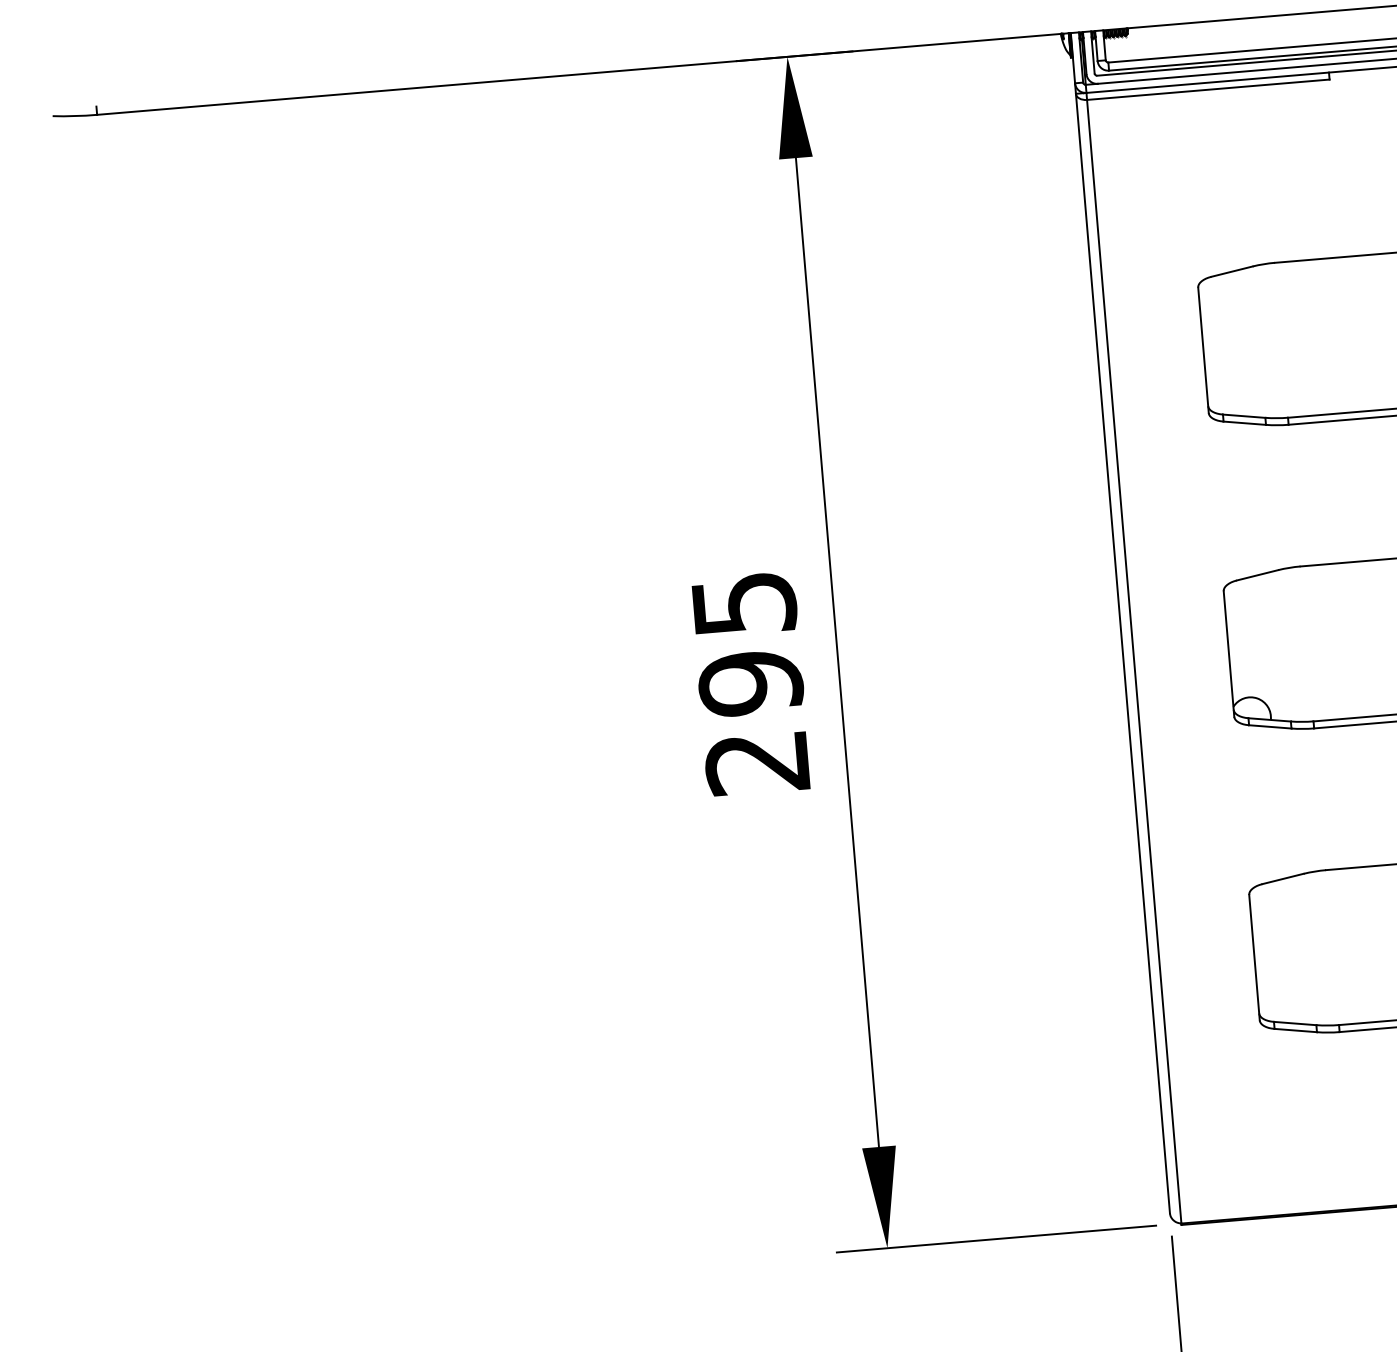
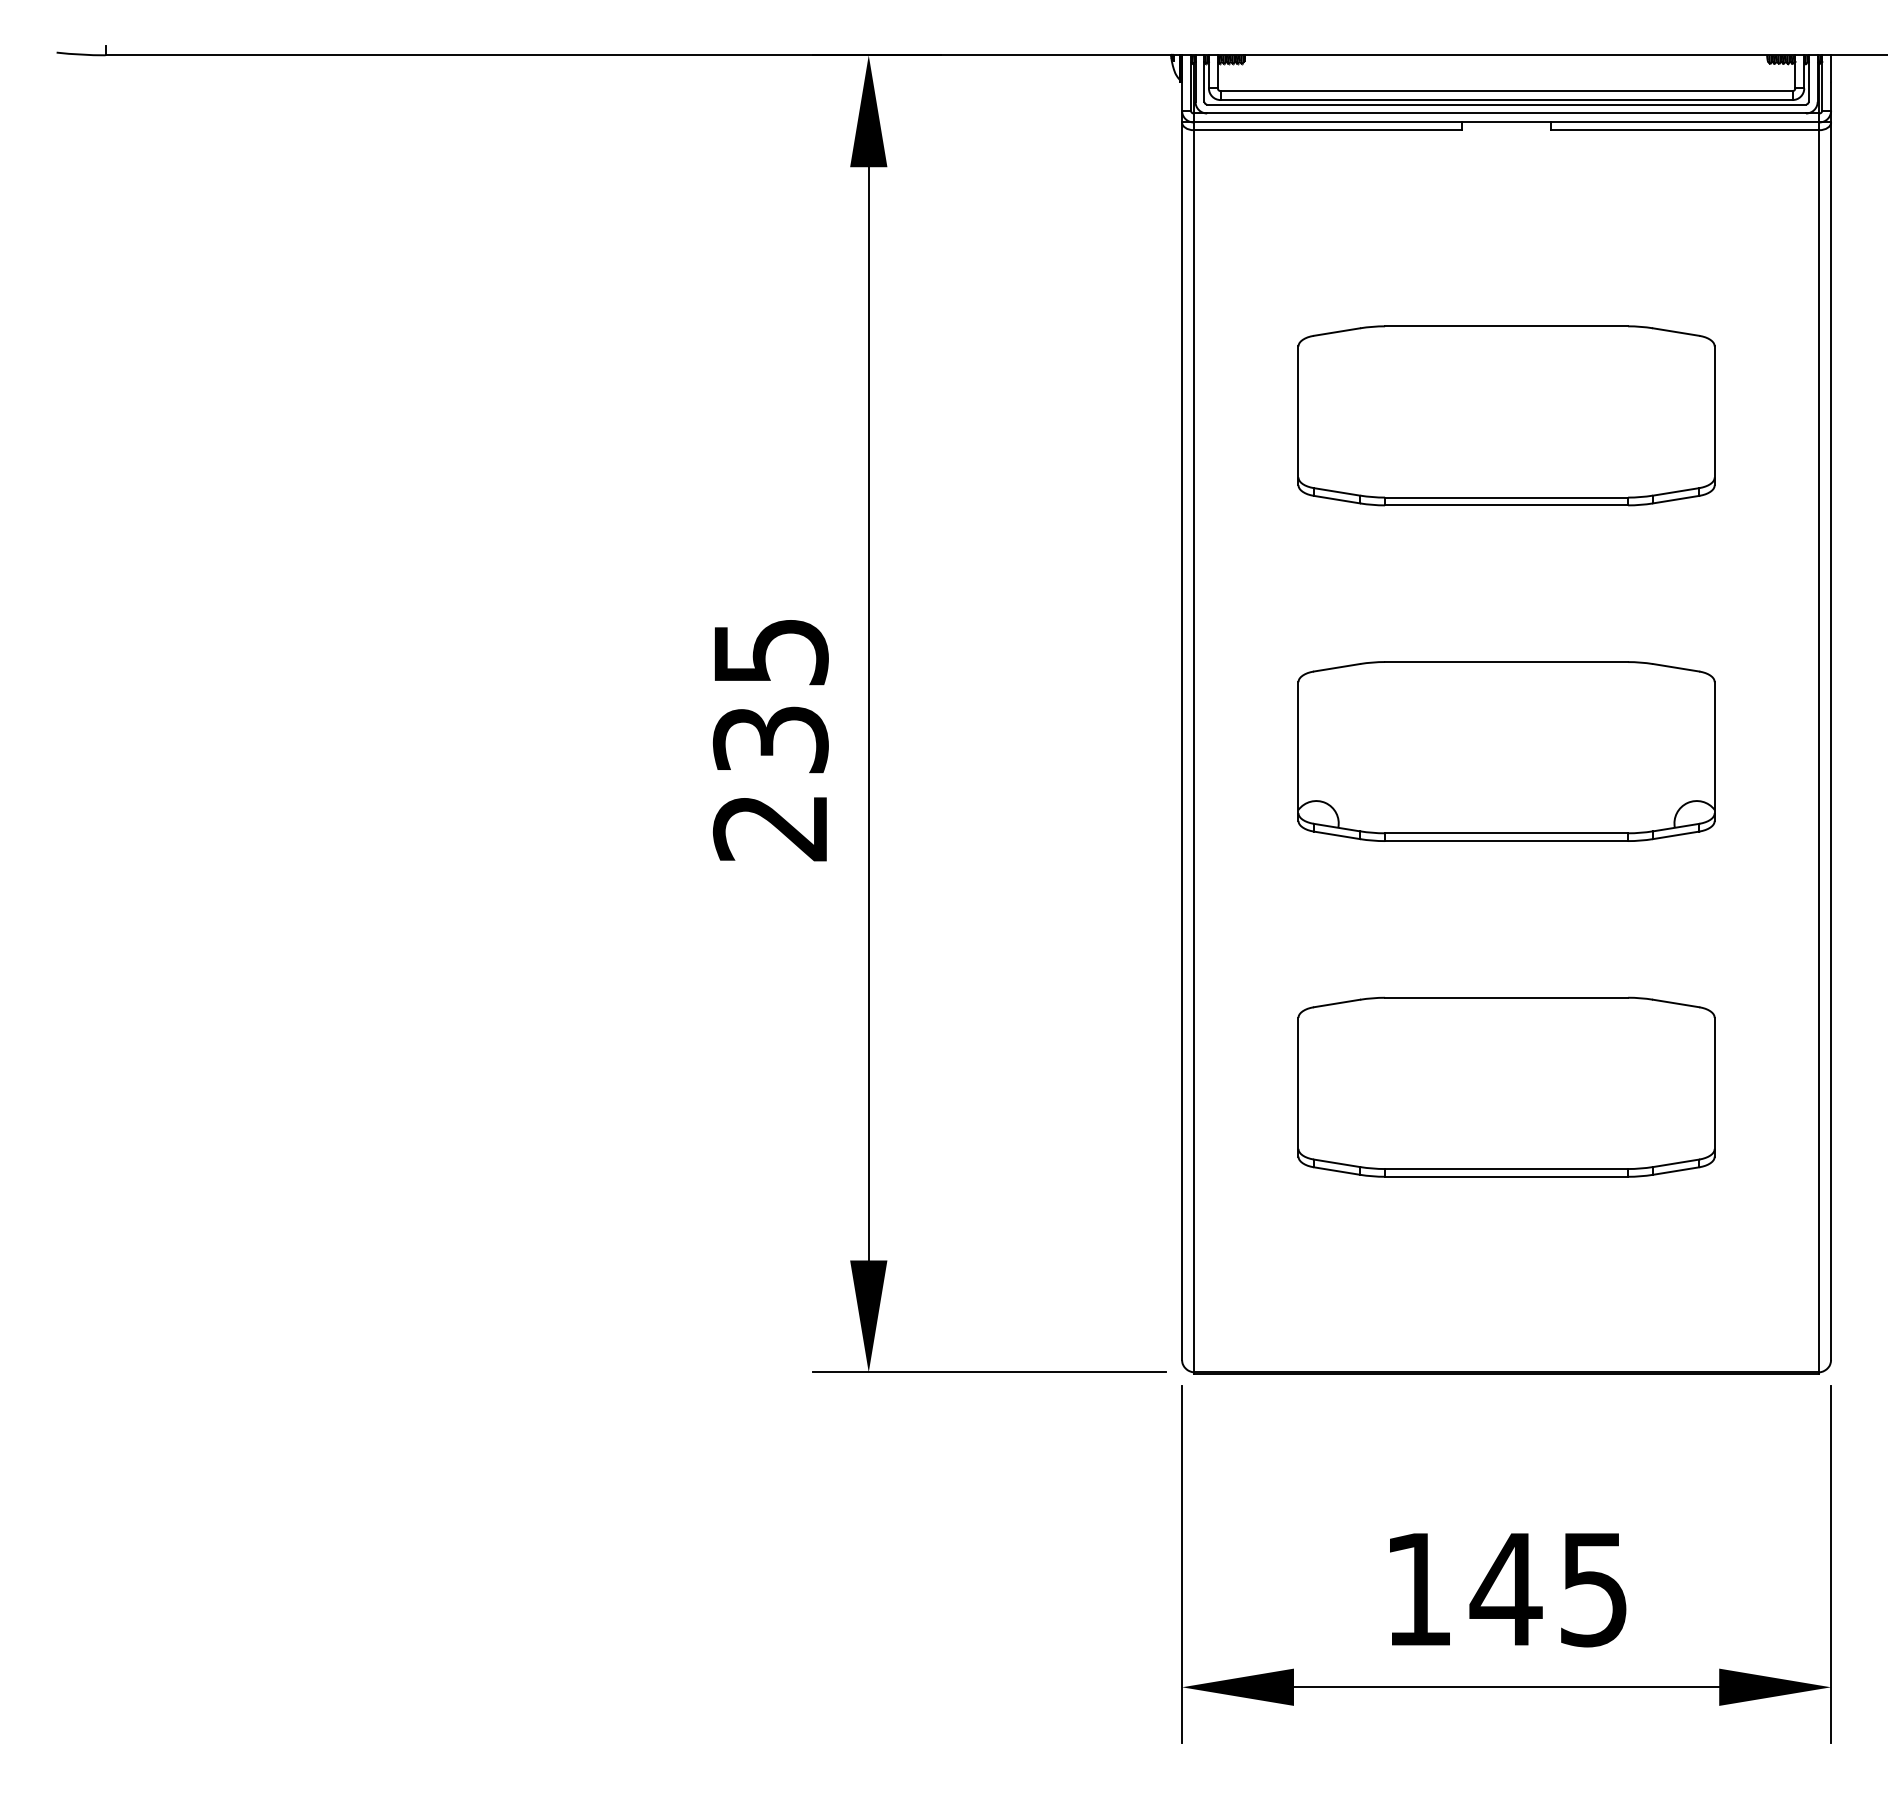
text: (750, 683) -> (770, 739), 295 -> 235

